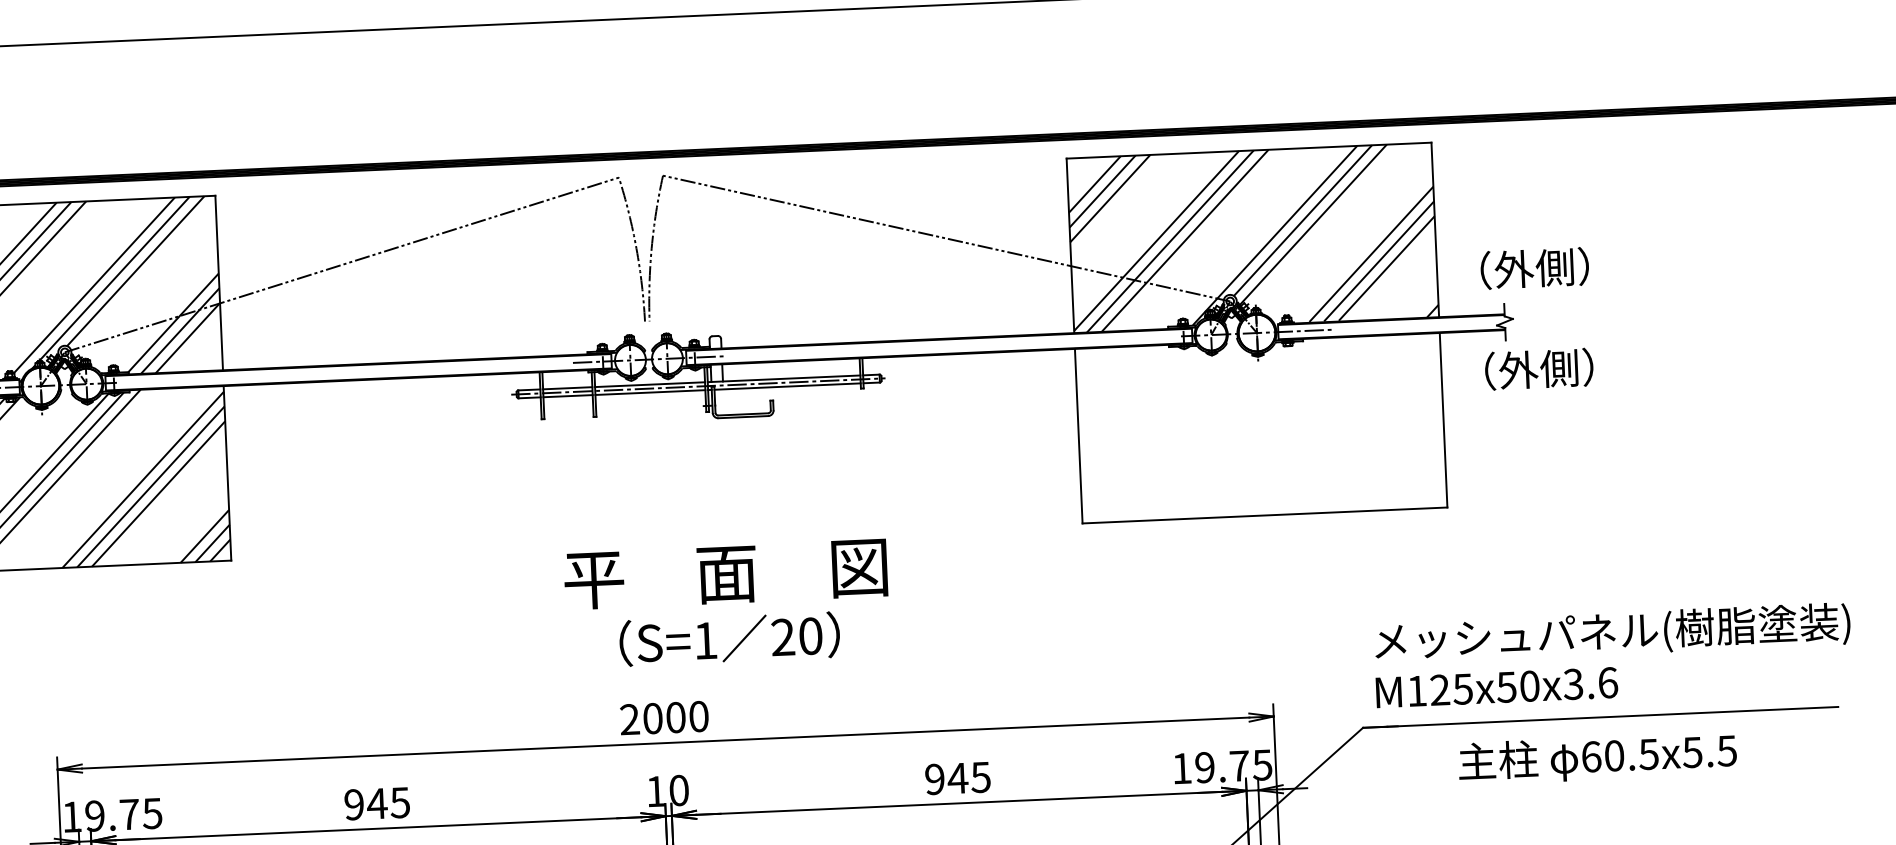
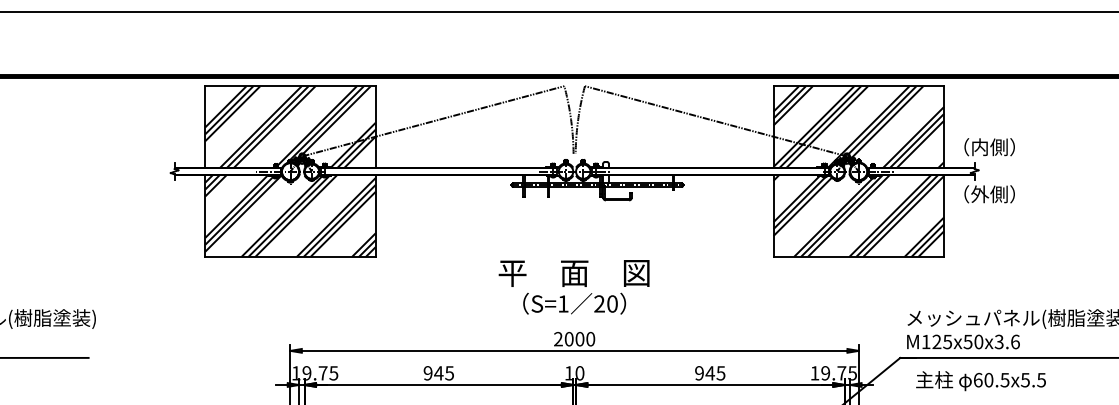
text: (1515, 269) -> (980, 147), （外側） -> （内側）
hatch: (1260, 426) -> (858, 215), added
text: (725, 604) -> (573, 287), moved
text: (1596, 759) -> (980, 381), moved

